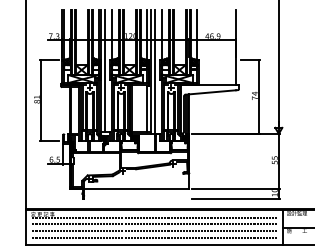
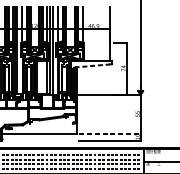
line: (211, 92) -> (92, 65), solid -> dashed
line: (236, 188) -> (110, 134), solid -> dashed

